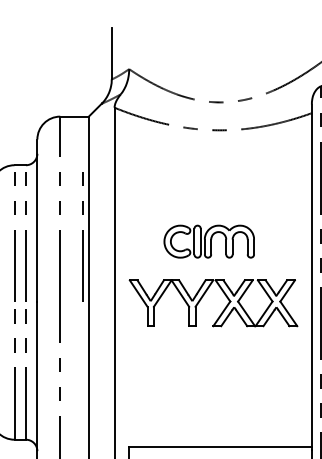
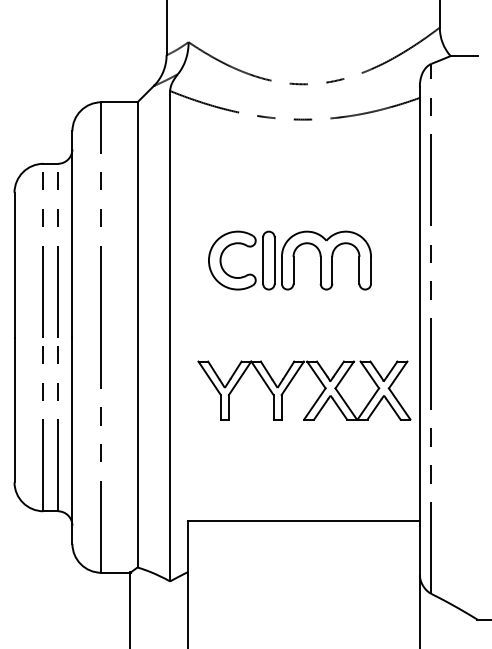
line: (82, 236) -> (129, 254), removed
part: (208, 241) -> (289, 260), size x1.43
part: (223, 310) -> (316, 399), moved

